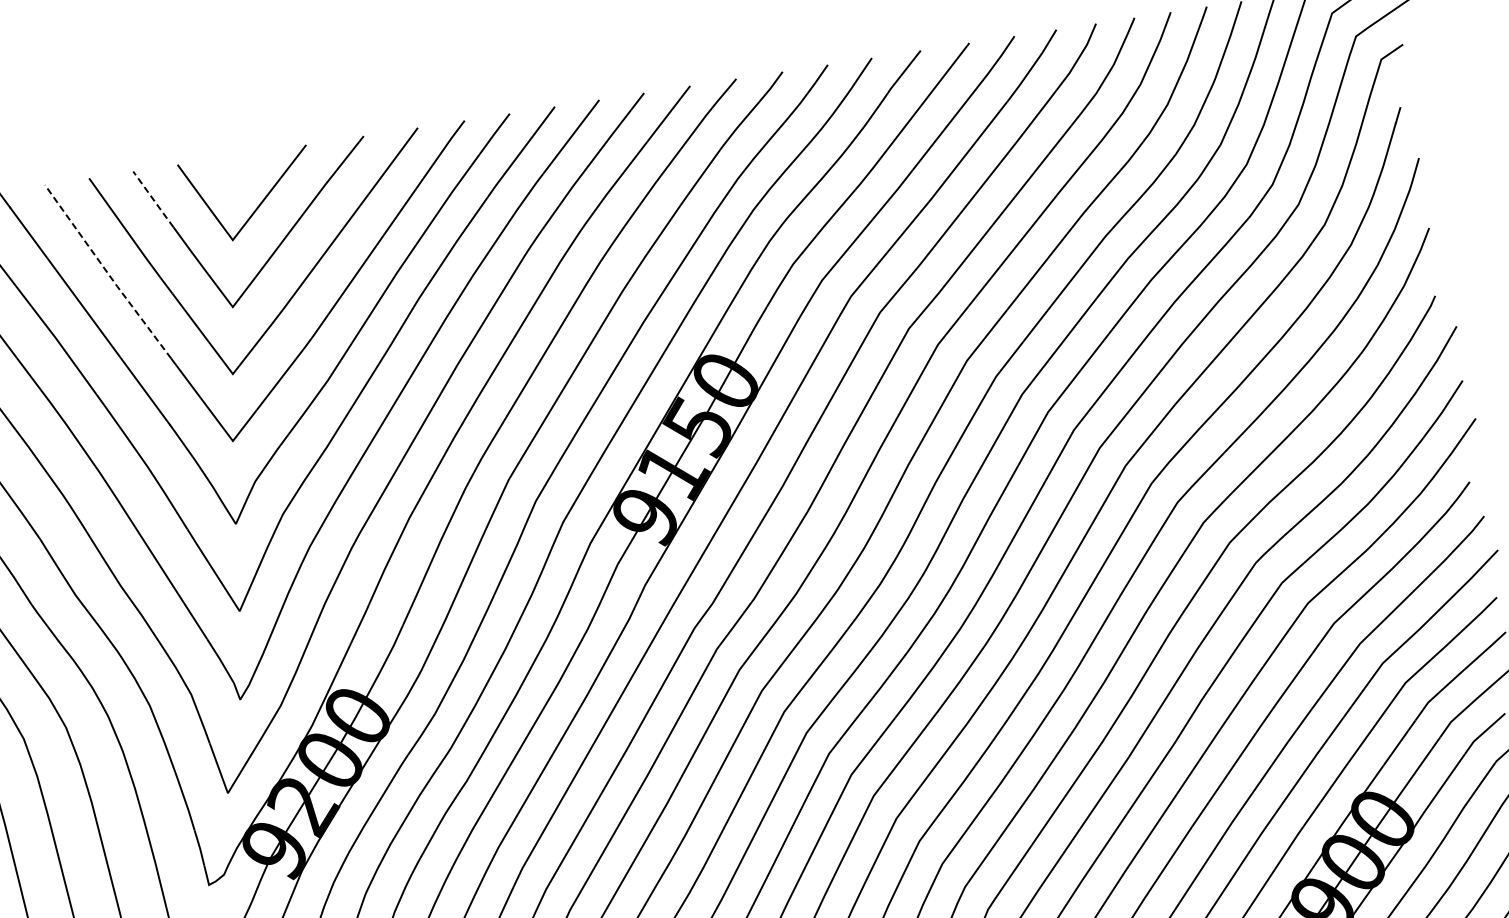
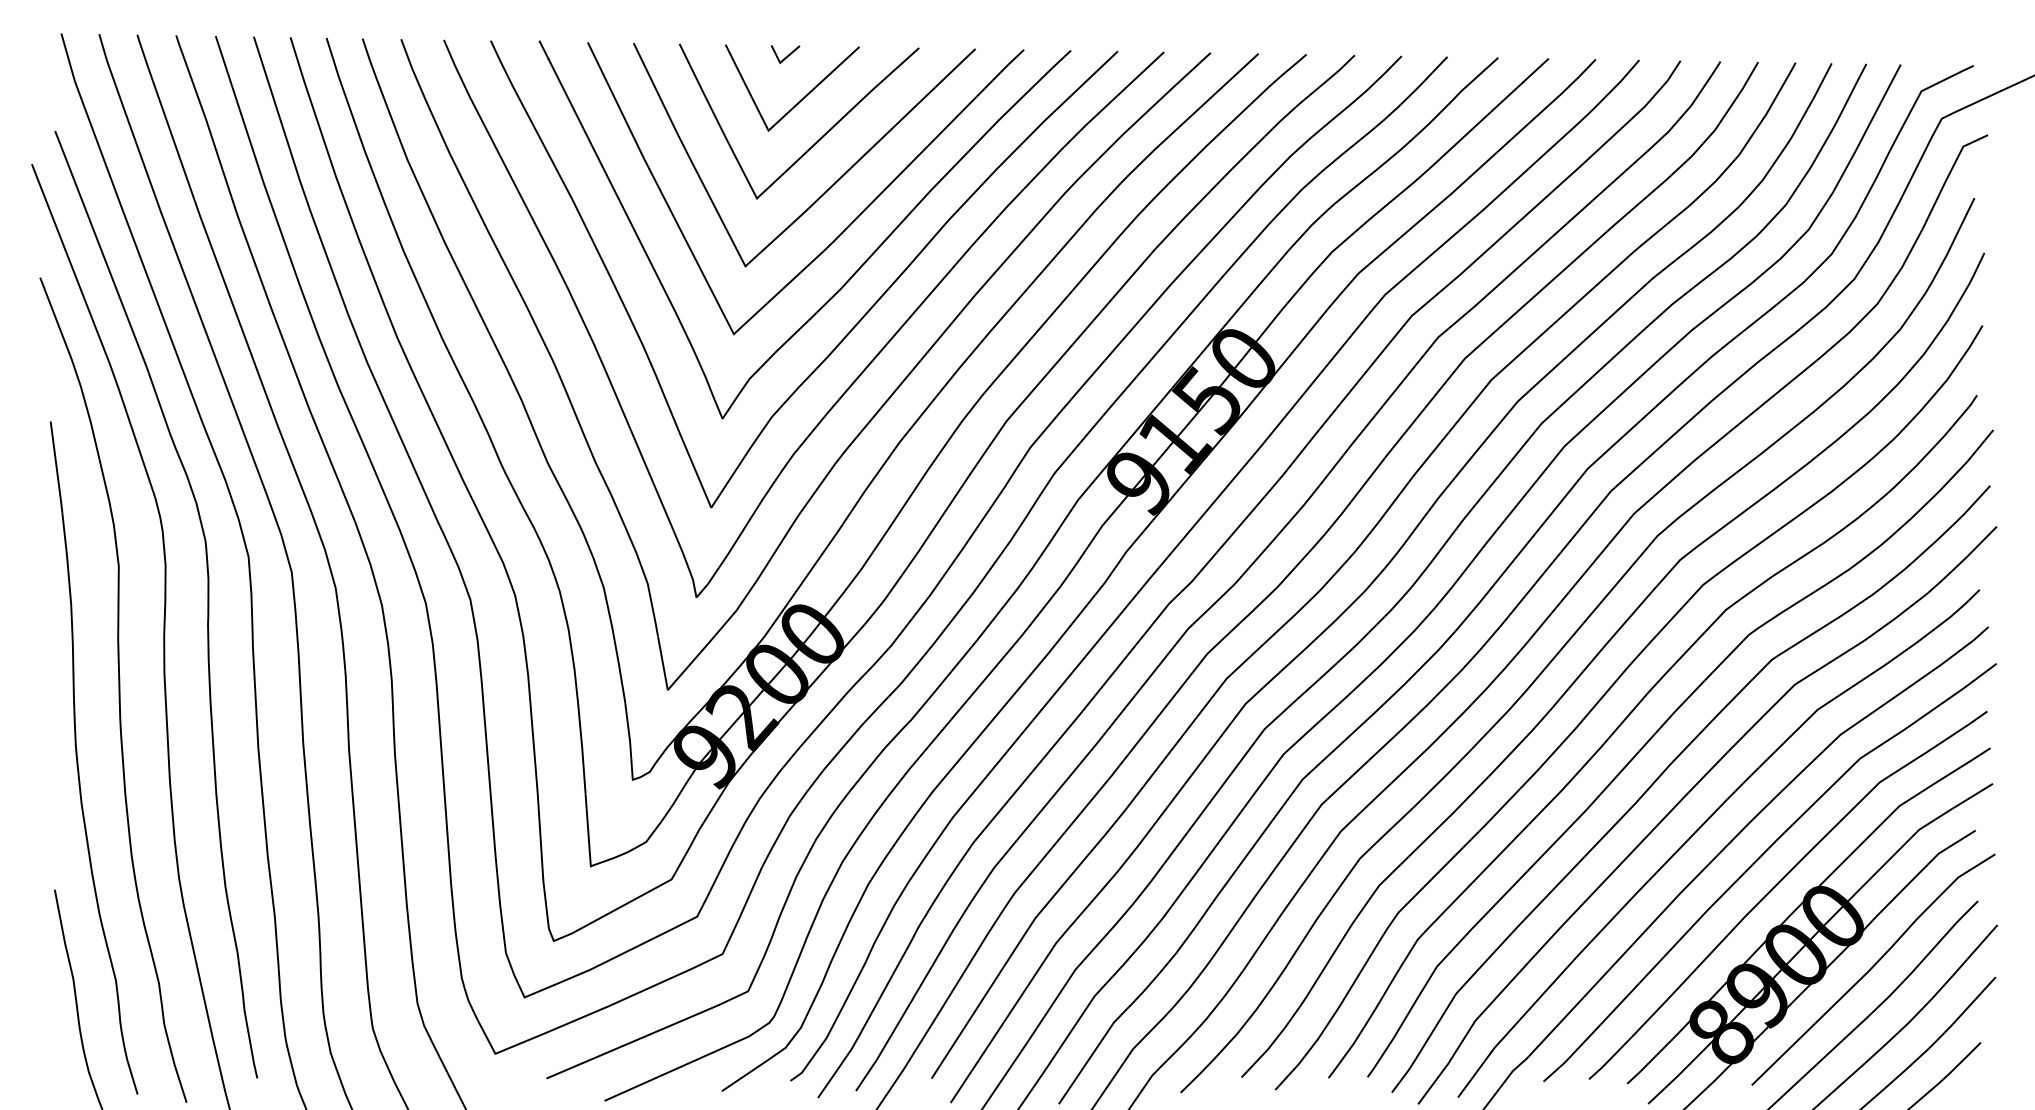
line: (238, 164) -> (787, 55), added
line: (153, 199) -> (695, 75), dashed -> solid
line: (107, 272) -> (635, 141), dashed -> solid

